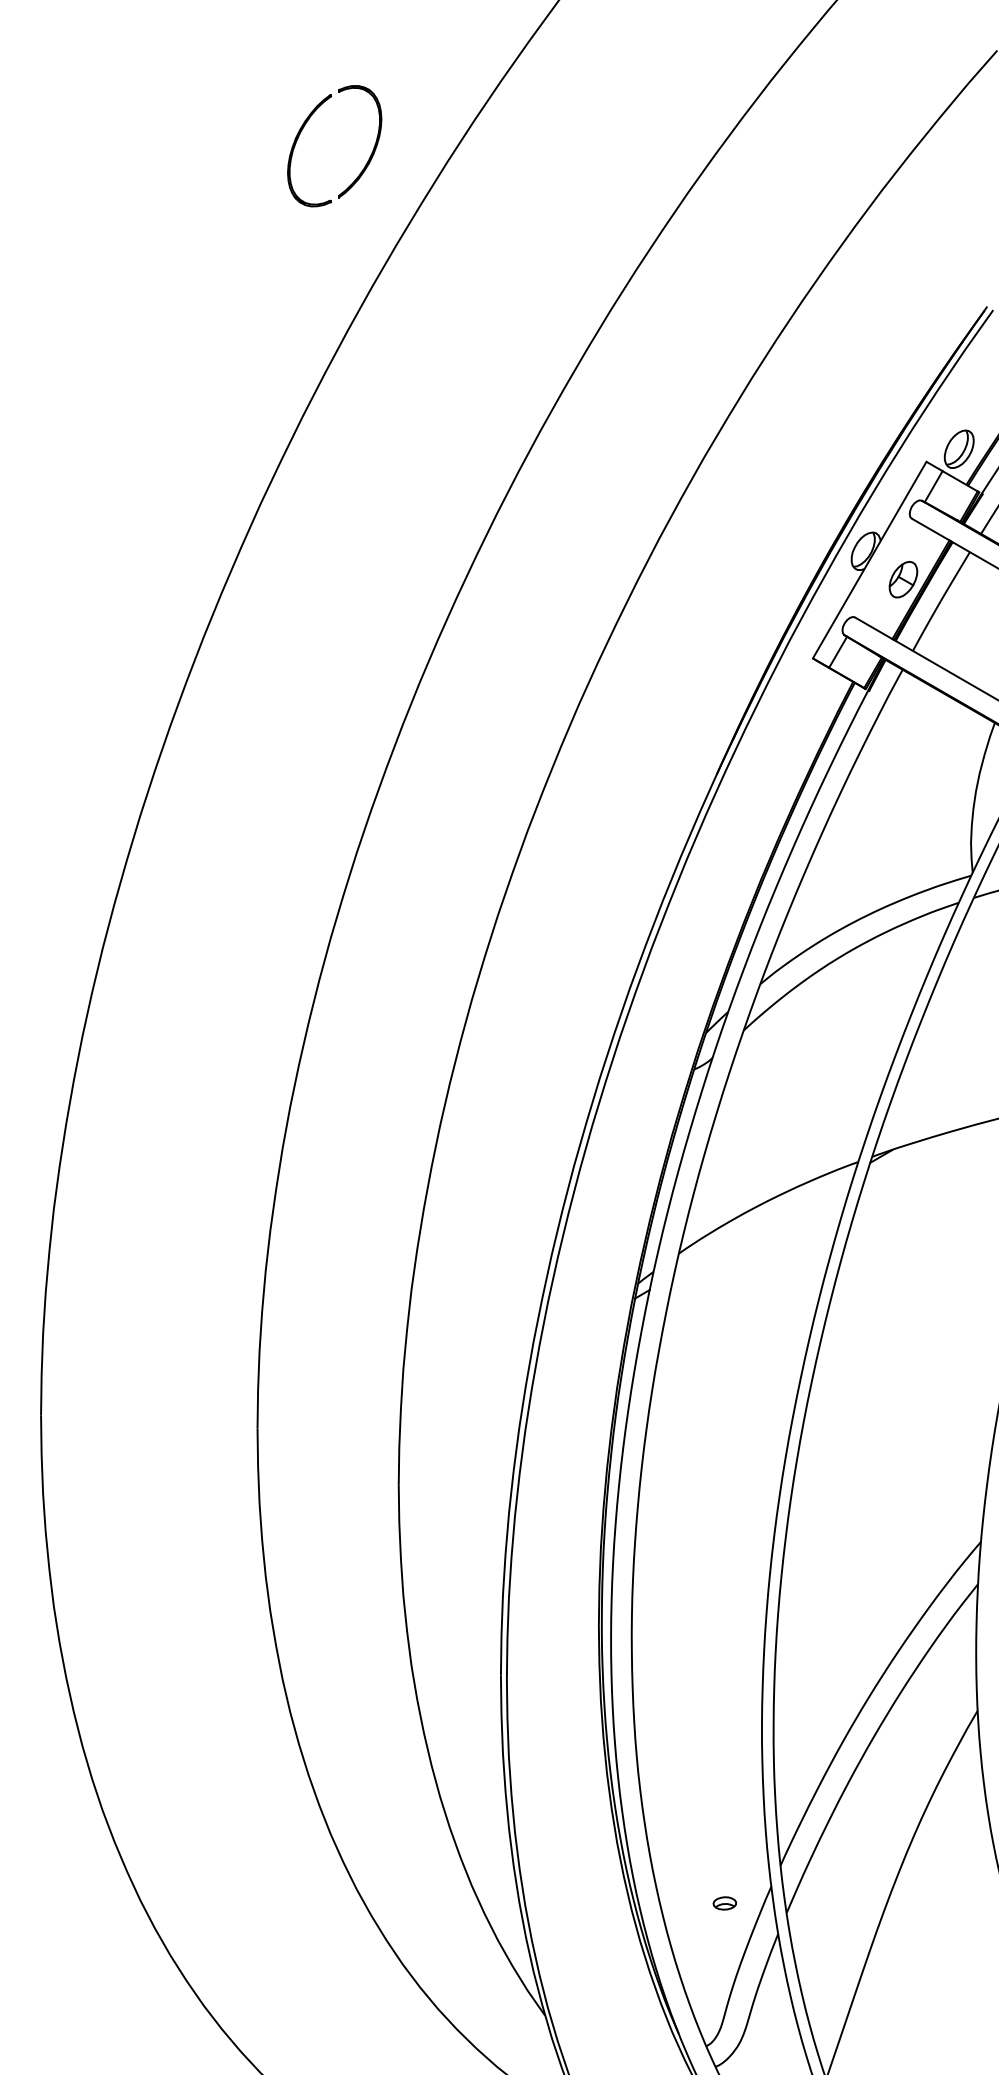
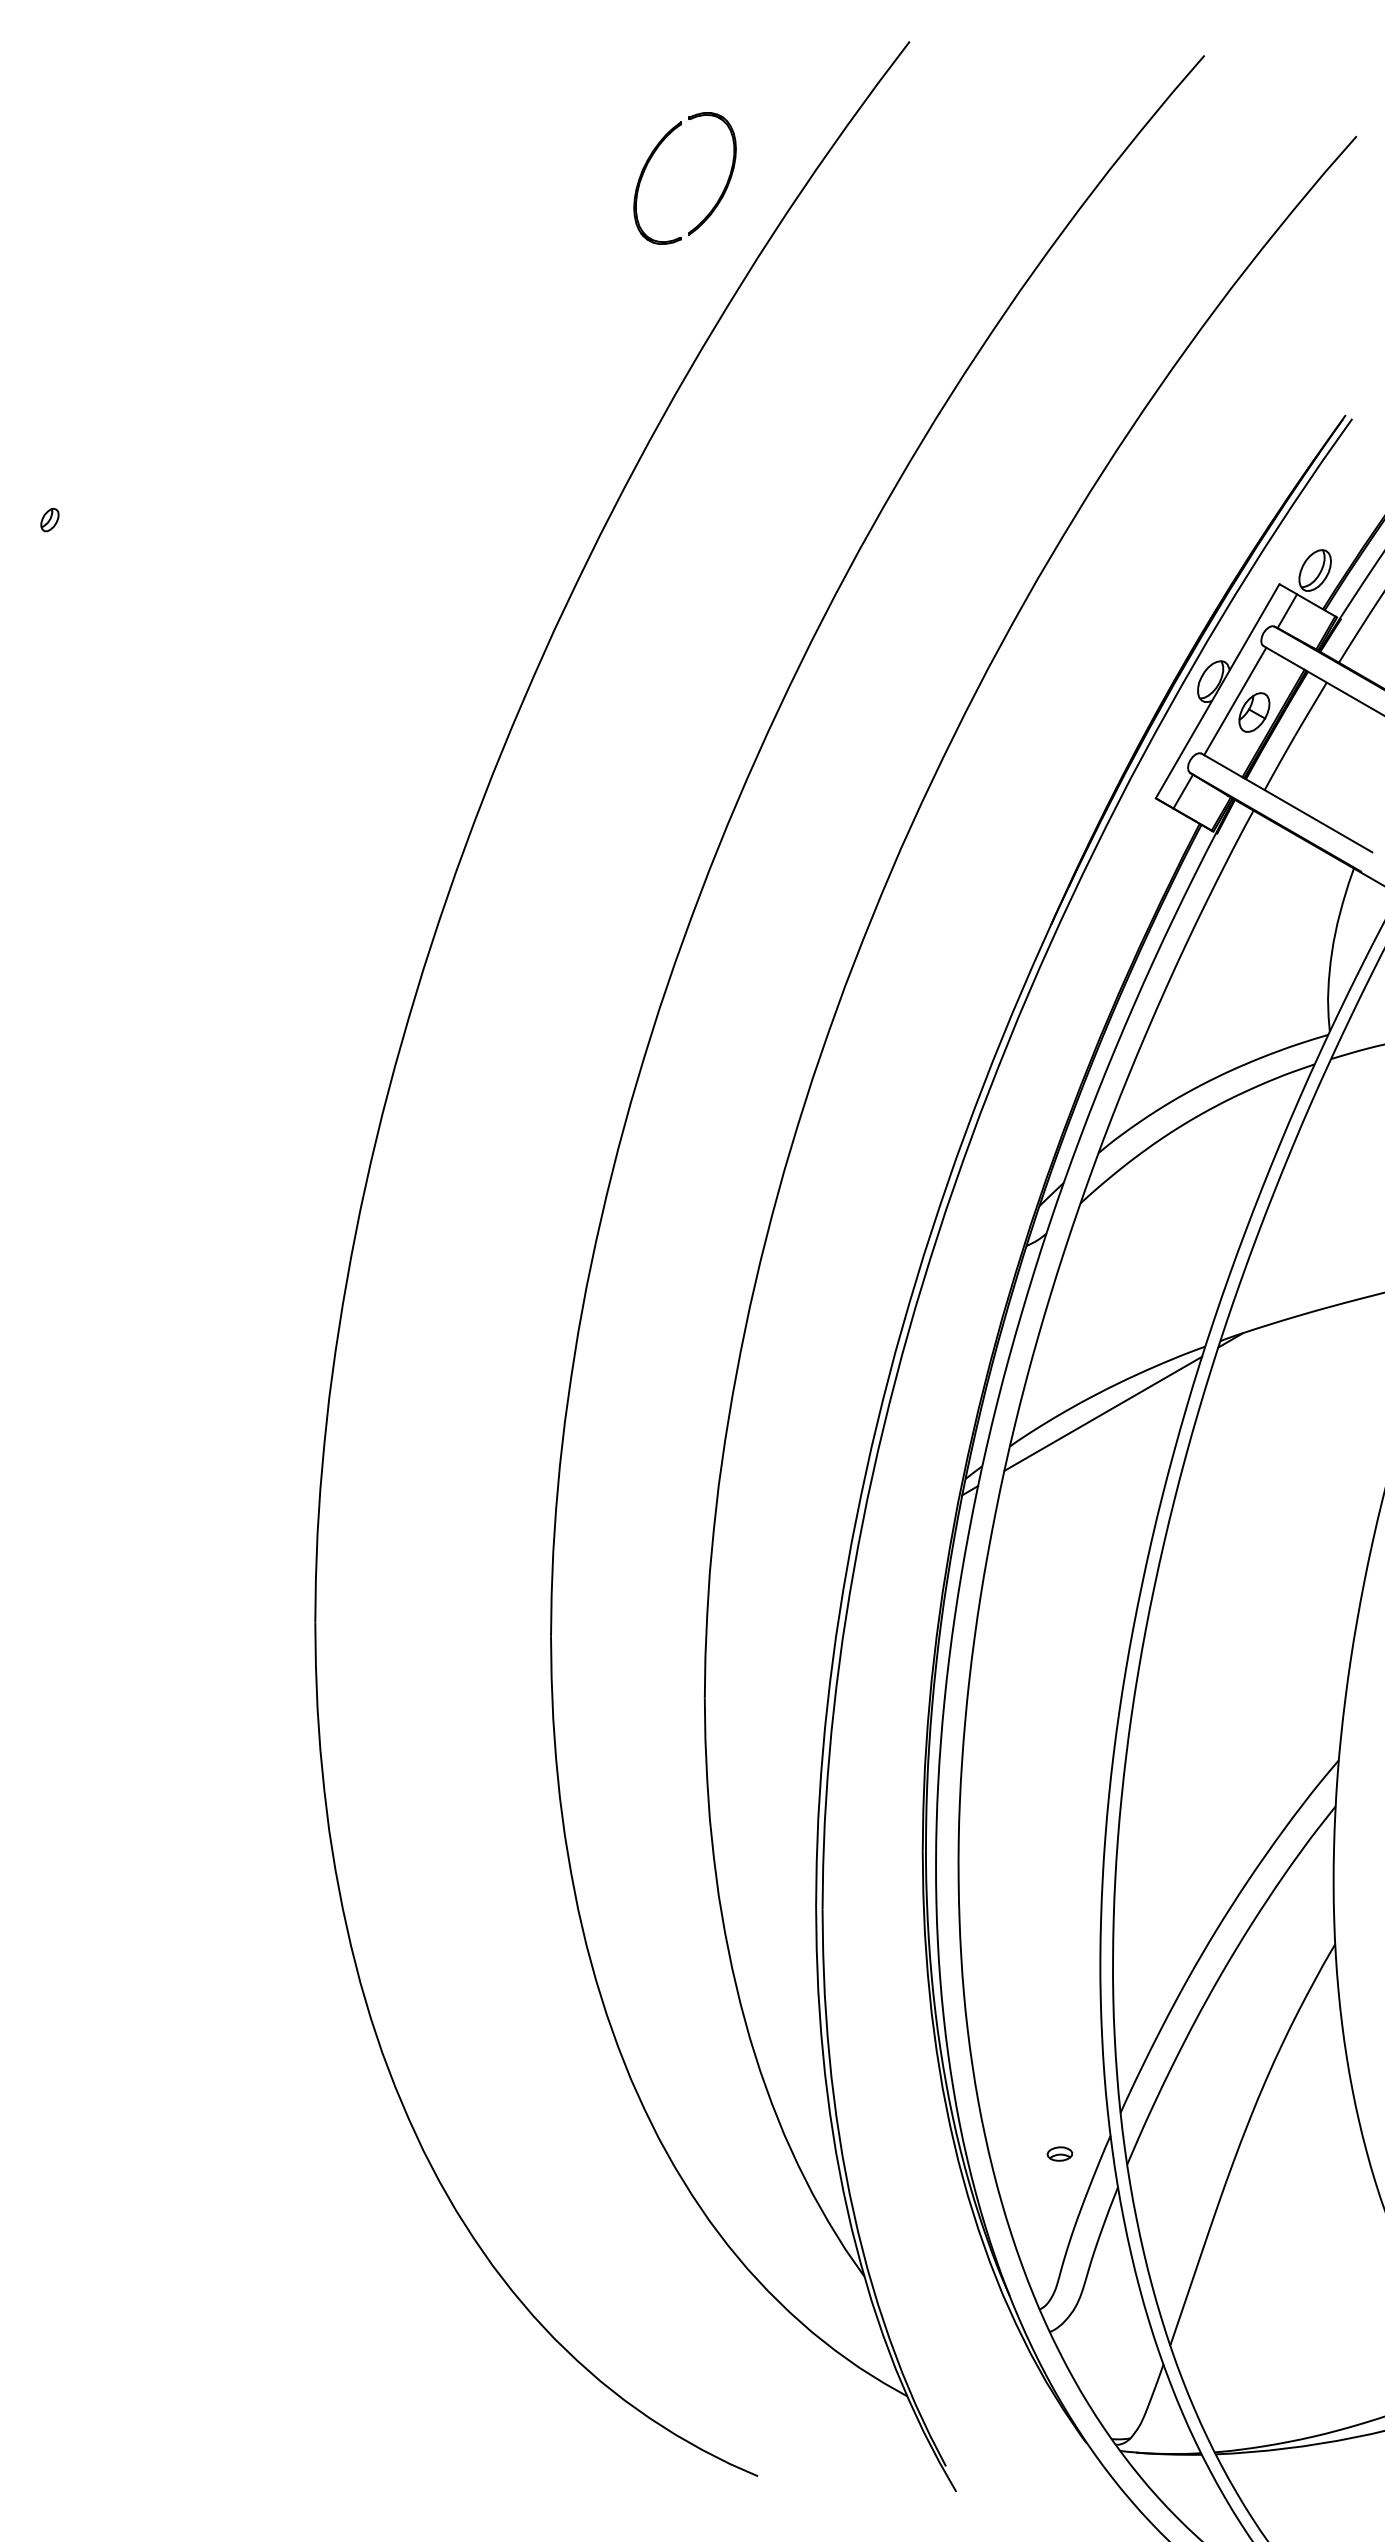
part: (304, 126) -> (652, 157), moved
line: (886, 569) -> (1235, 701), added
line: (764, 1223) -> (1103, 1413), added

